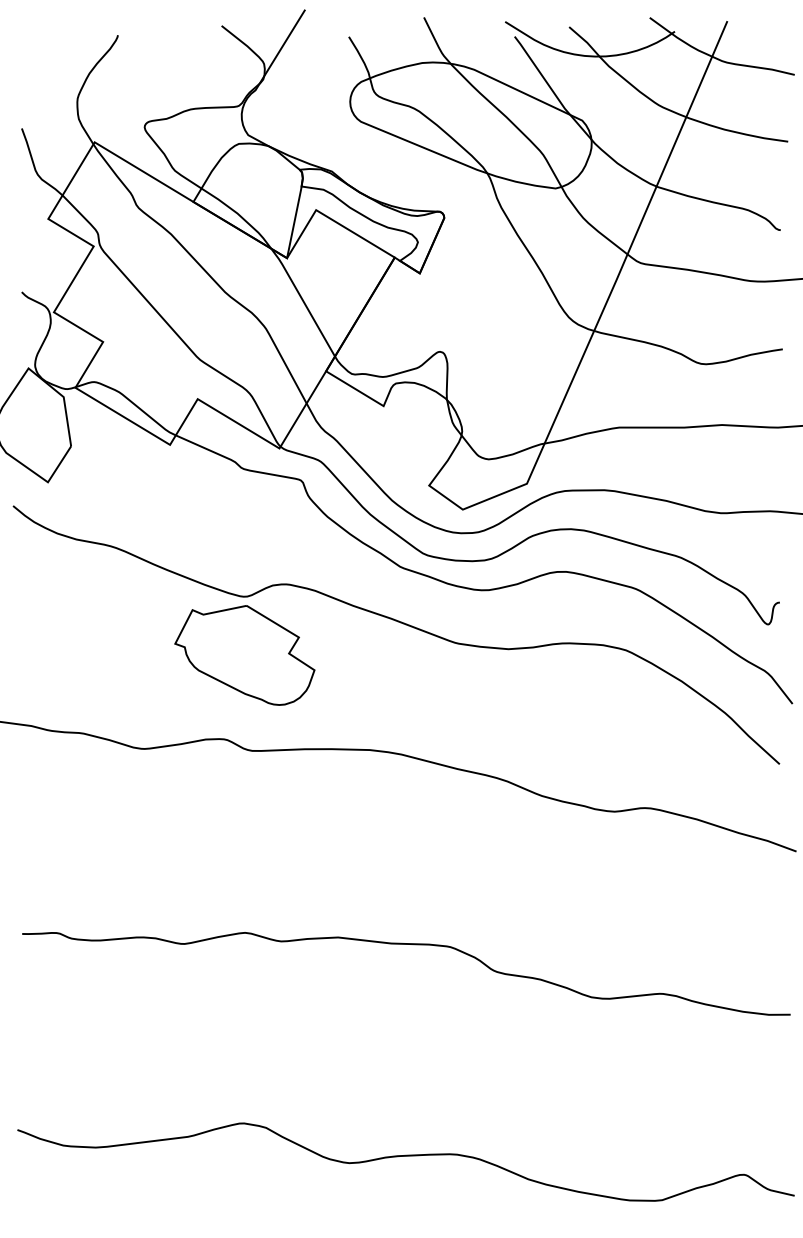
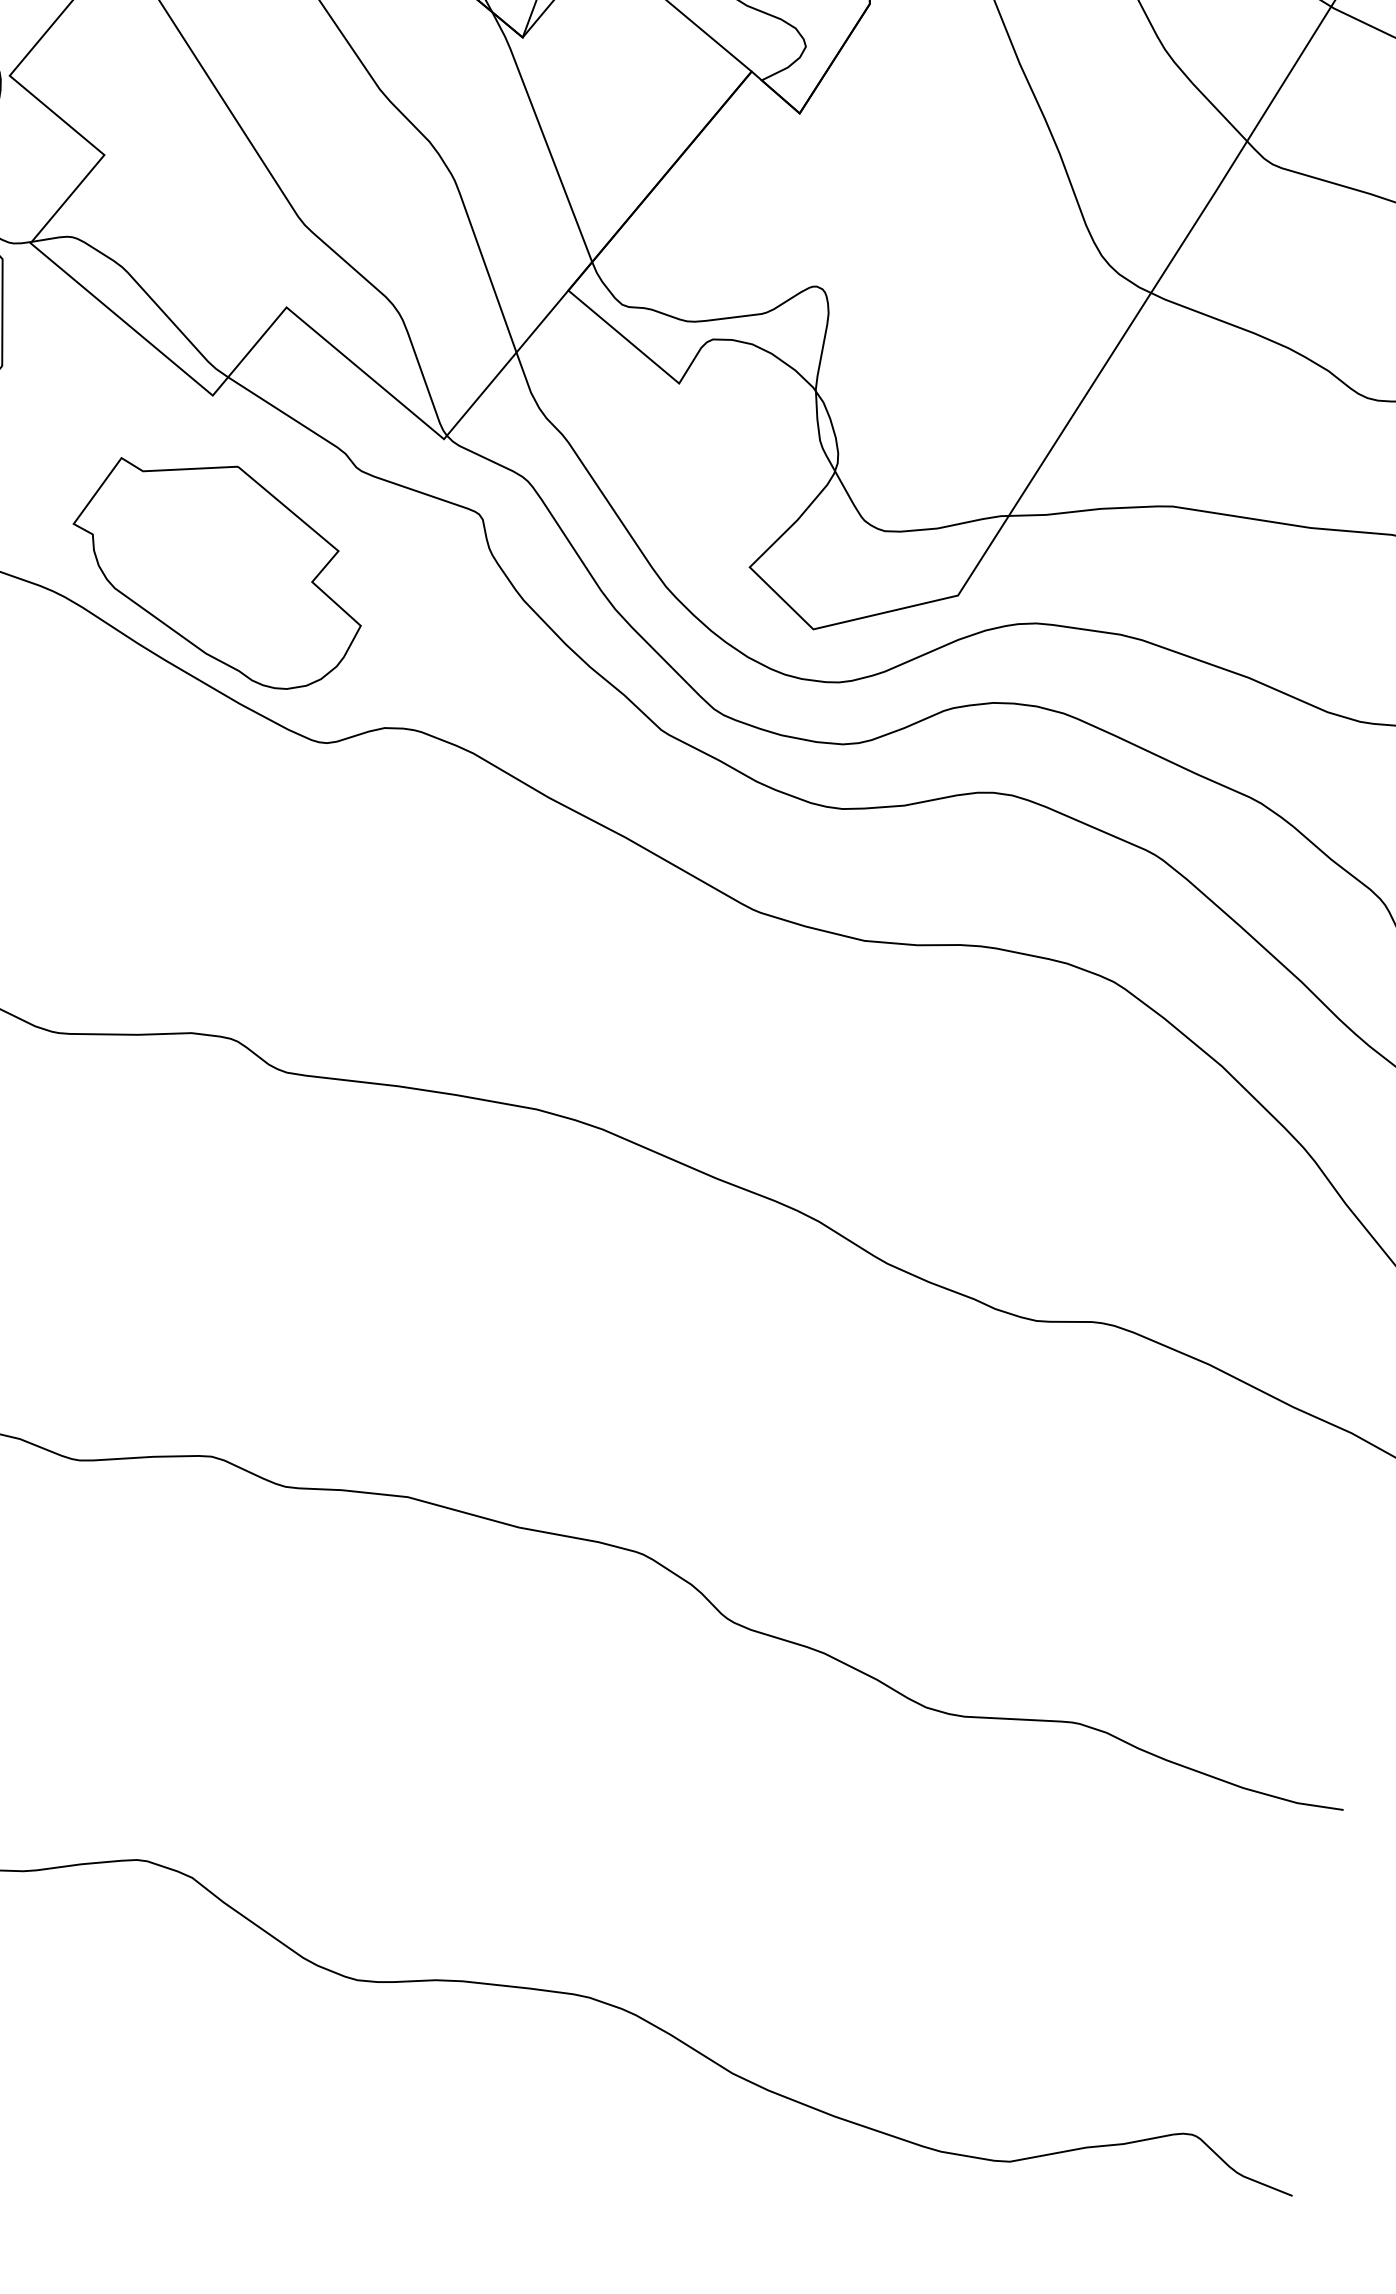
part: (244, 655) -> (216, 571), moved

